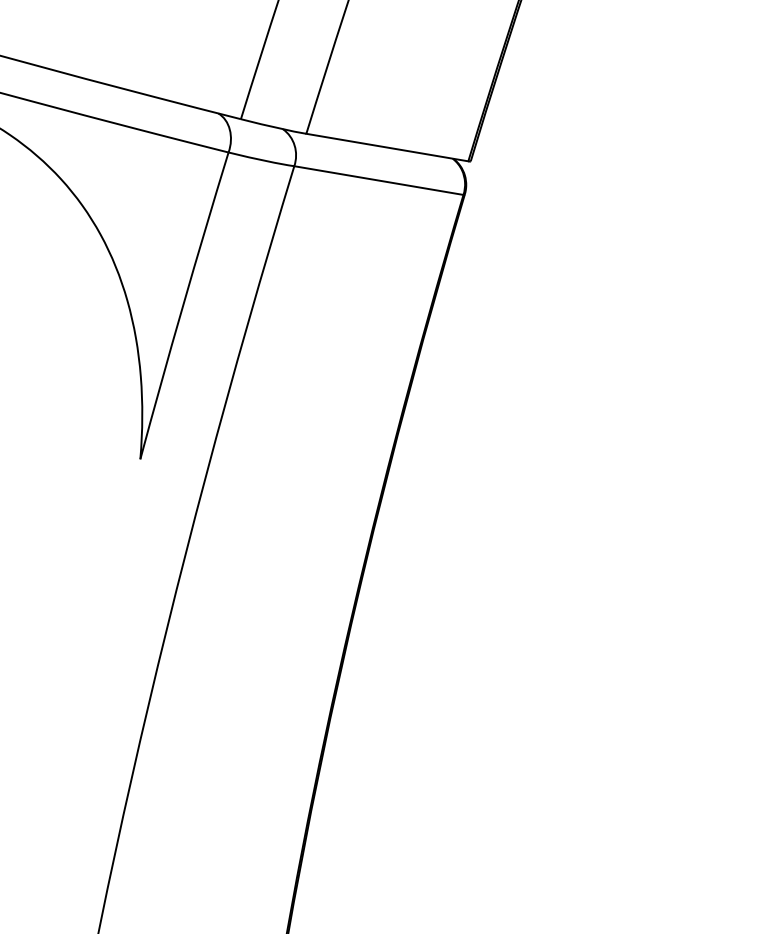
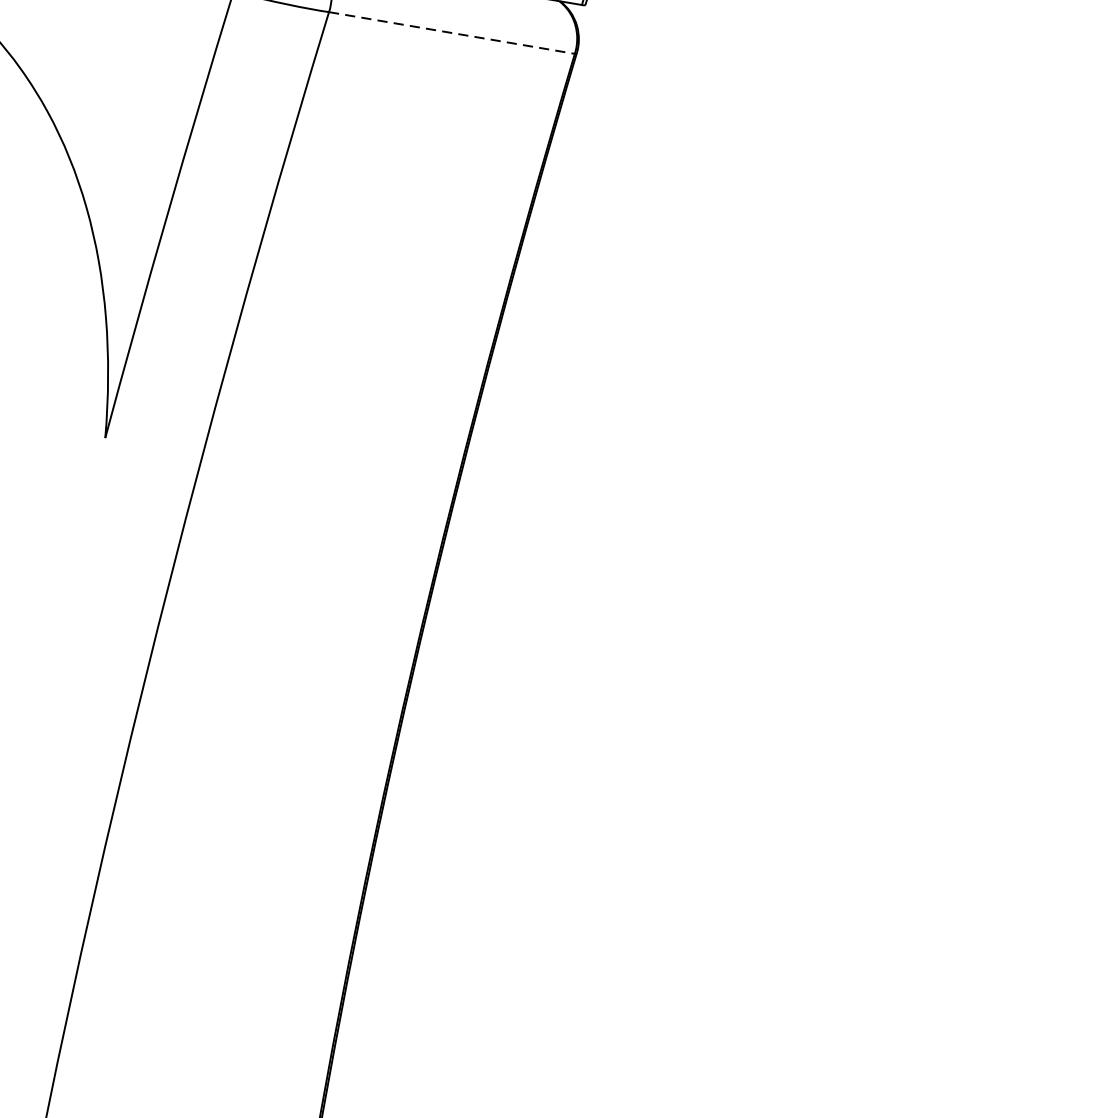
line: (378, 180) -> (451, 32), solid -> dashed

